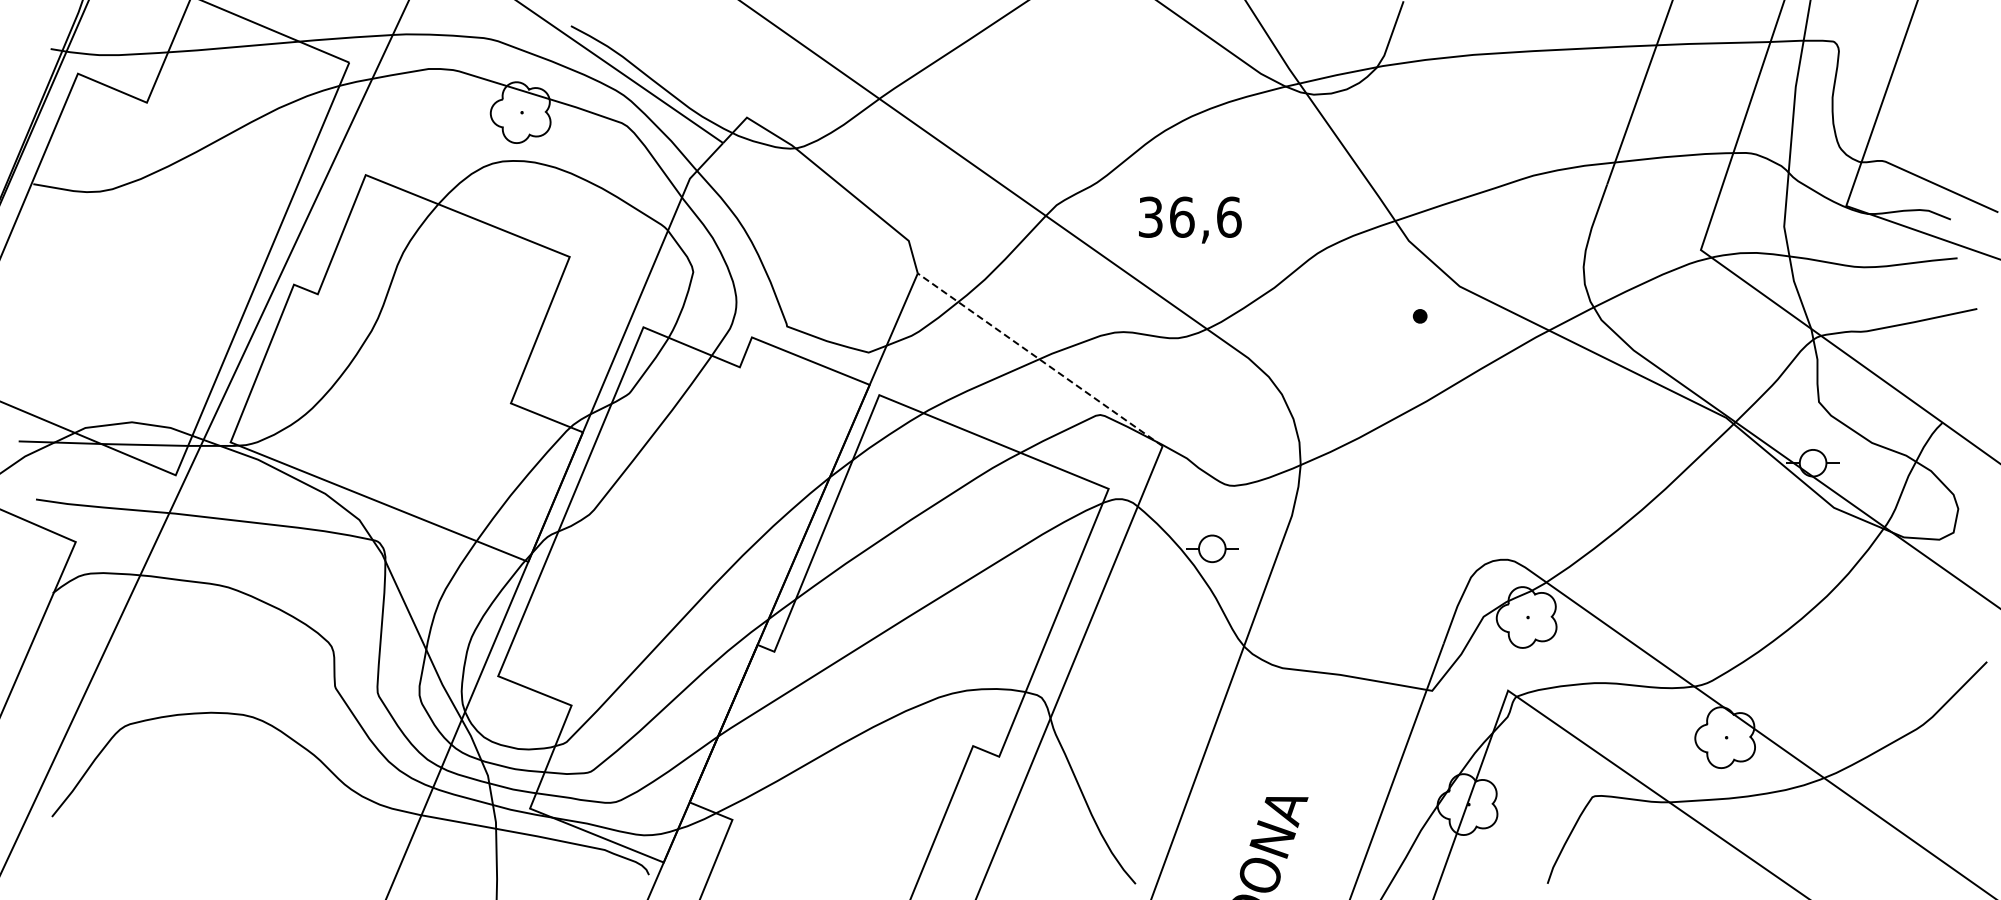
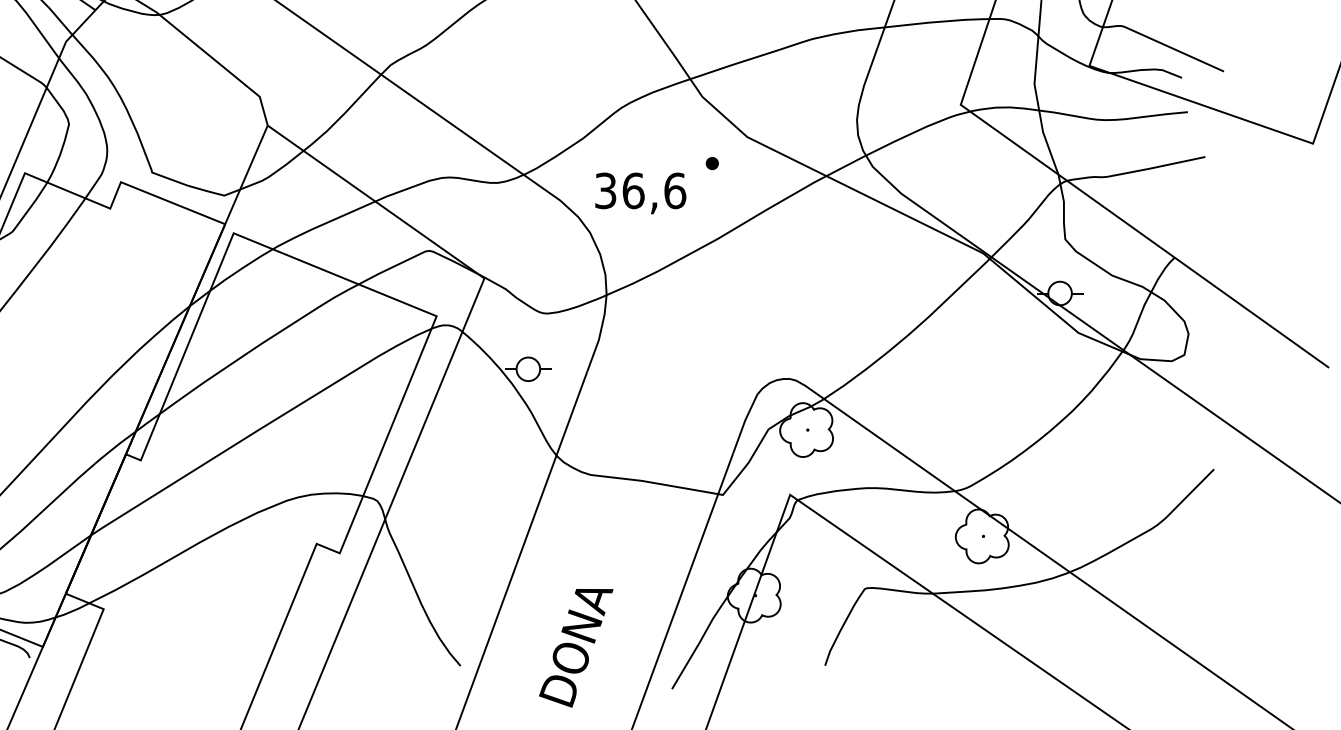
text: (1190, 219) -> (640, 192), moved
line: (1040, 359) -> (376, 201), dashed -> solid

